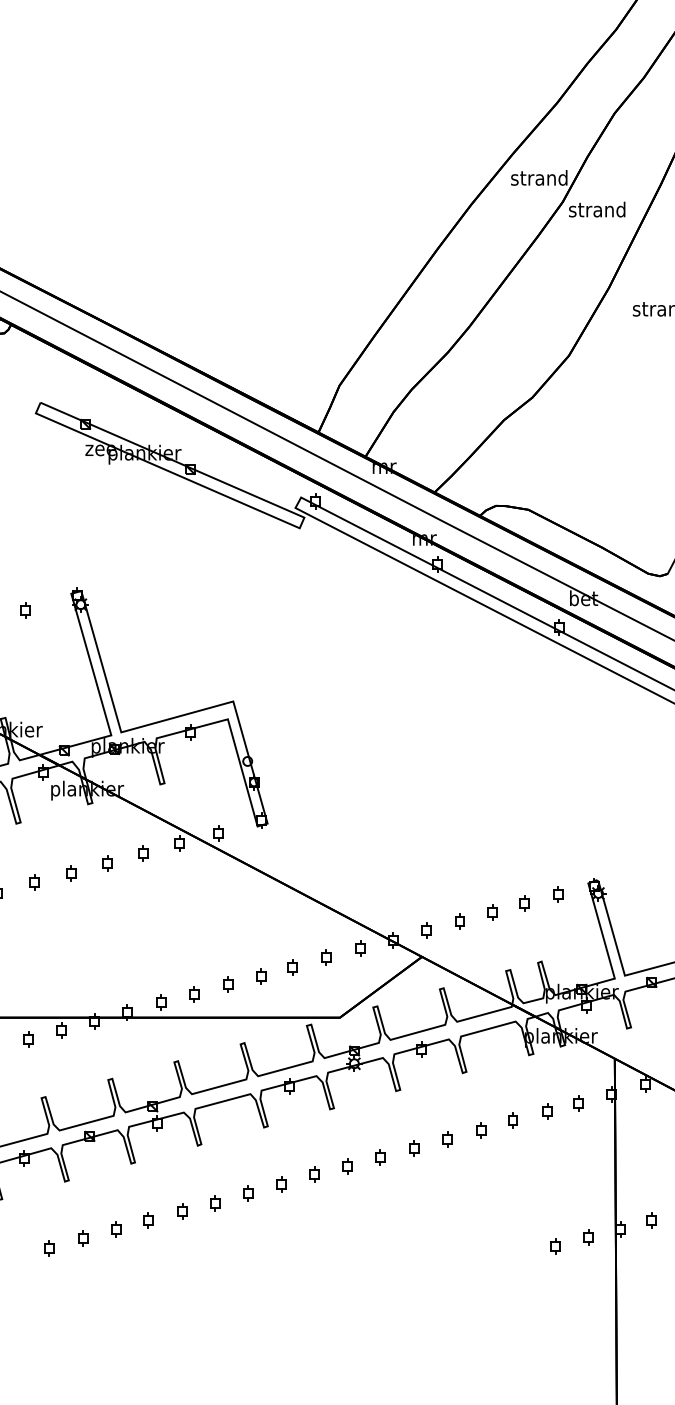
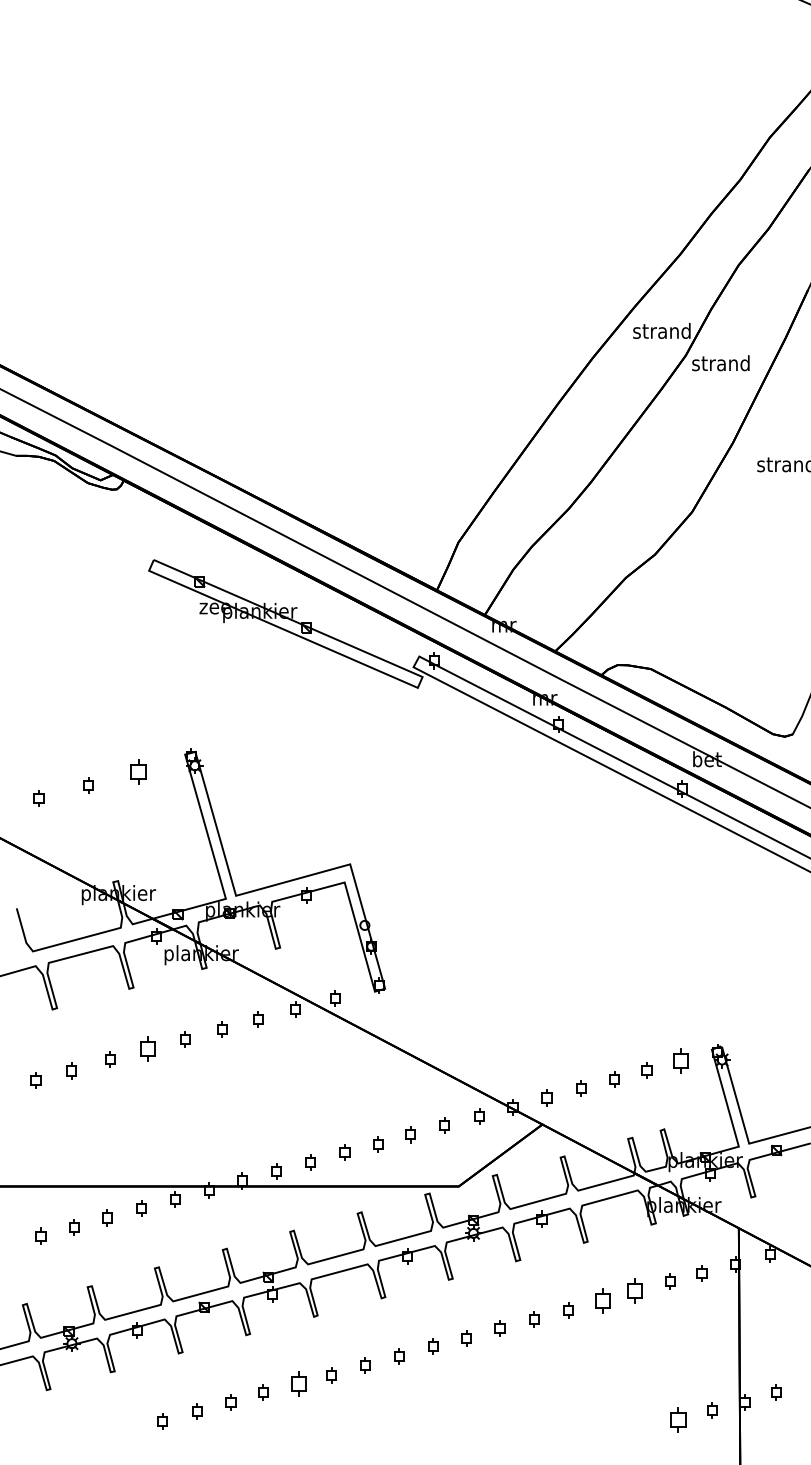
part: (25, 610) -> (138, 771), size x1.6
part: (35, 882) -> (148, 1048), size x1.6
part: (557, 894) -> (680, 1060), size x1.6
part: (513, 1119) -> (635, 1290), size x1.6
part: (480, 1129) -> (602, 1300), size x1.6
part: (182, 1211) -> (298, 1383), size x1.6
part: (555, 1246) -> (678, 1419), size x1.6

